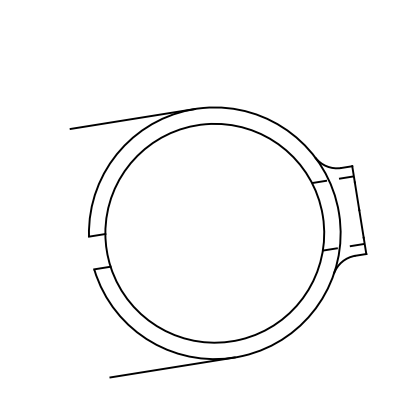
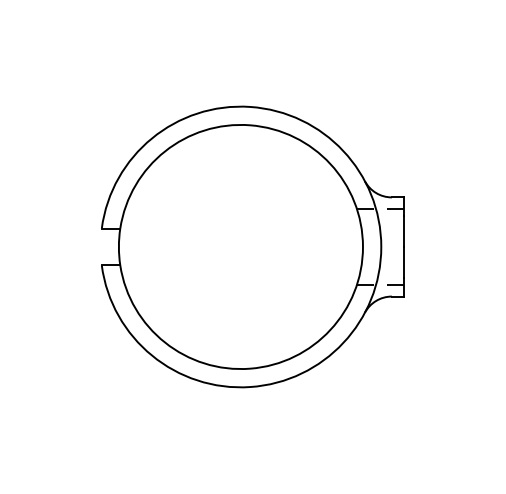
line: (132, 118) -> (170, 106), removed
line: (172, 367) -> (170, 387), removed

